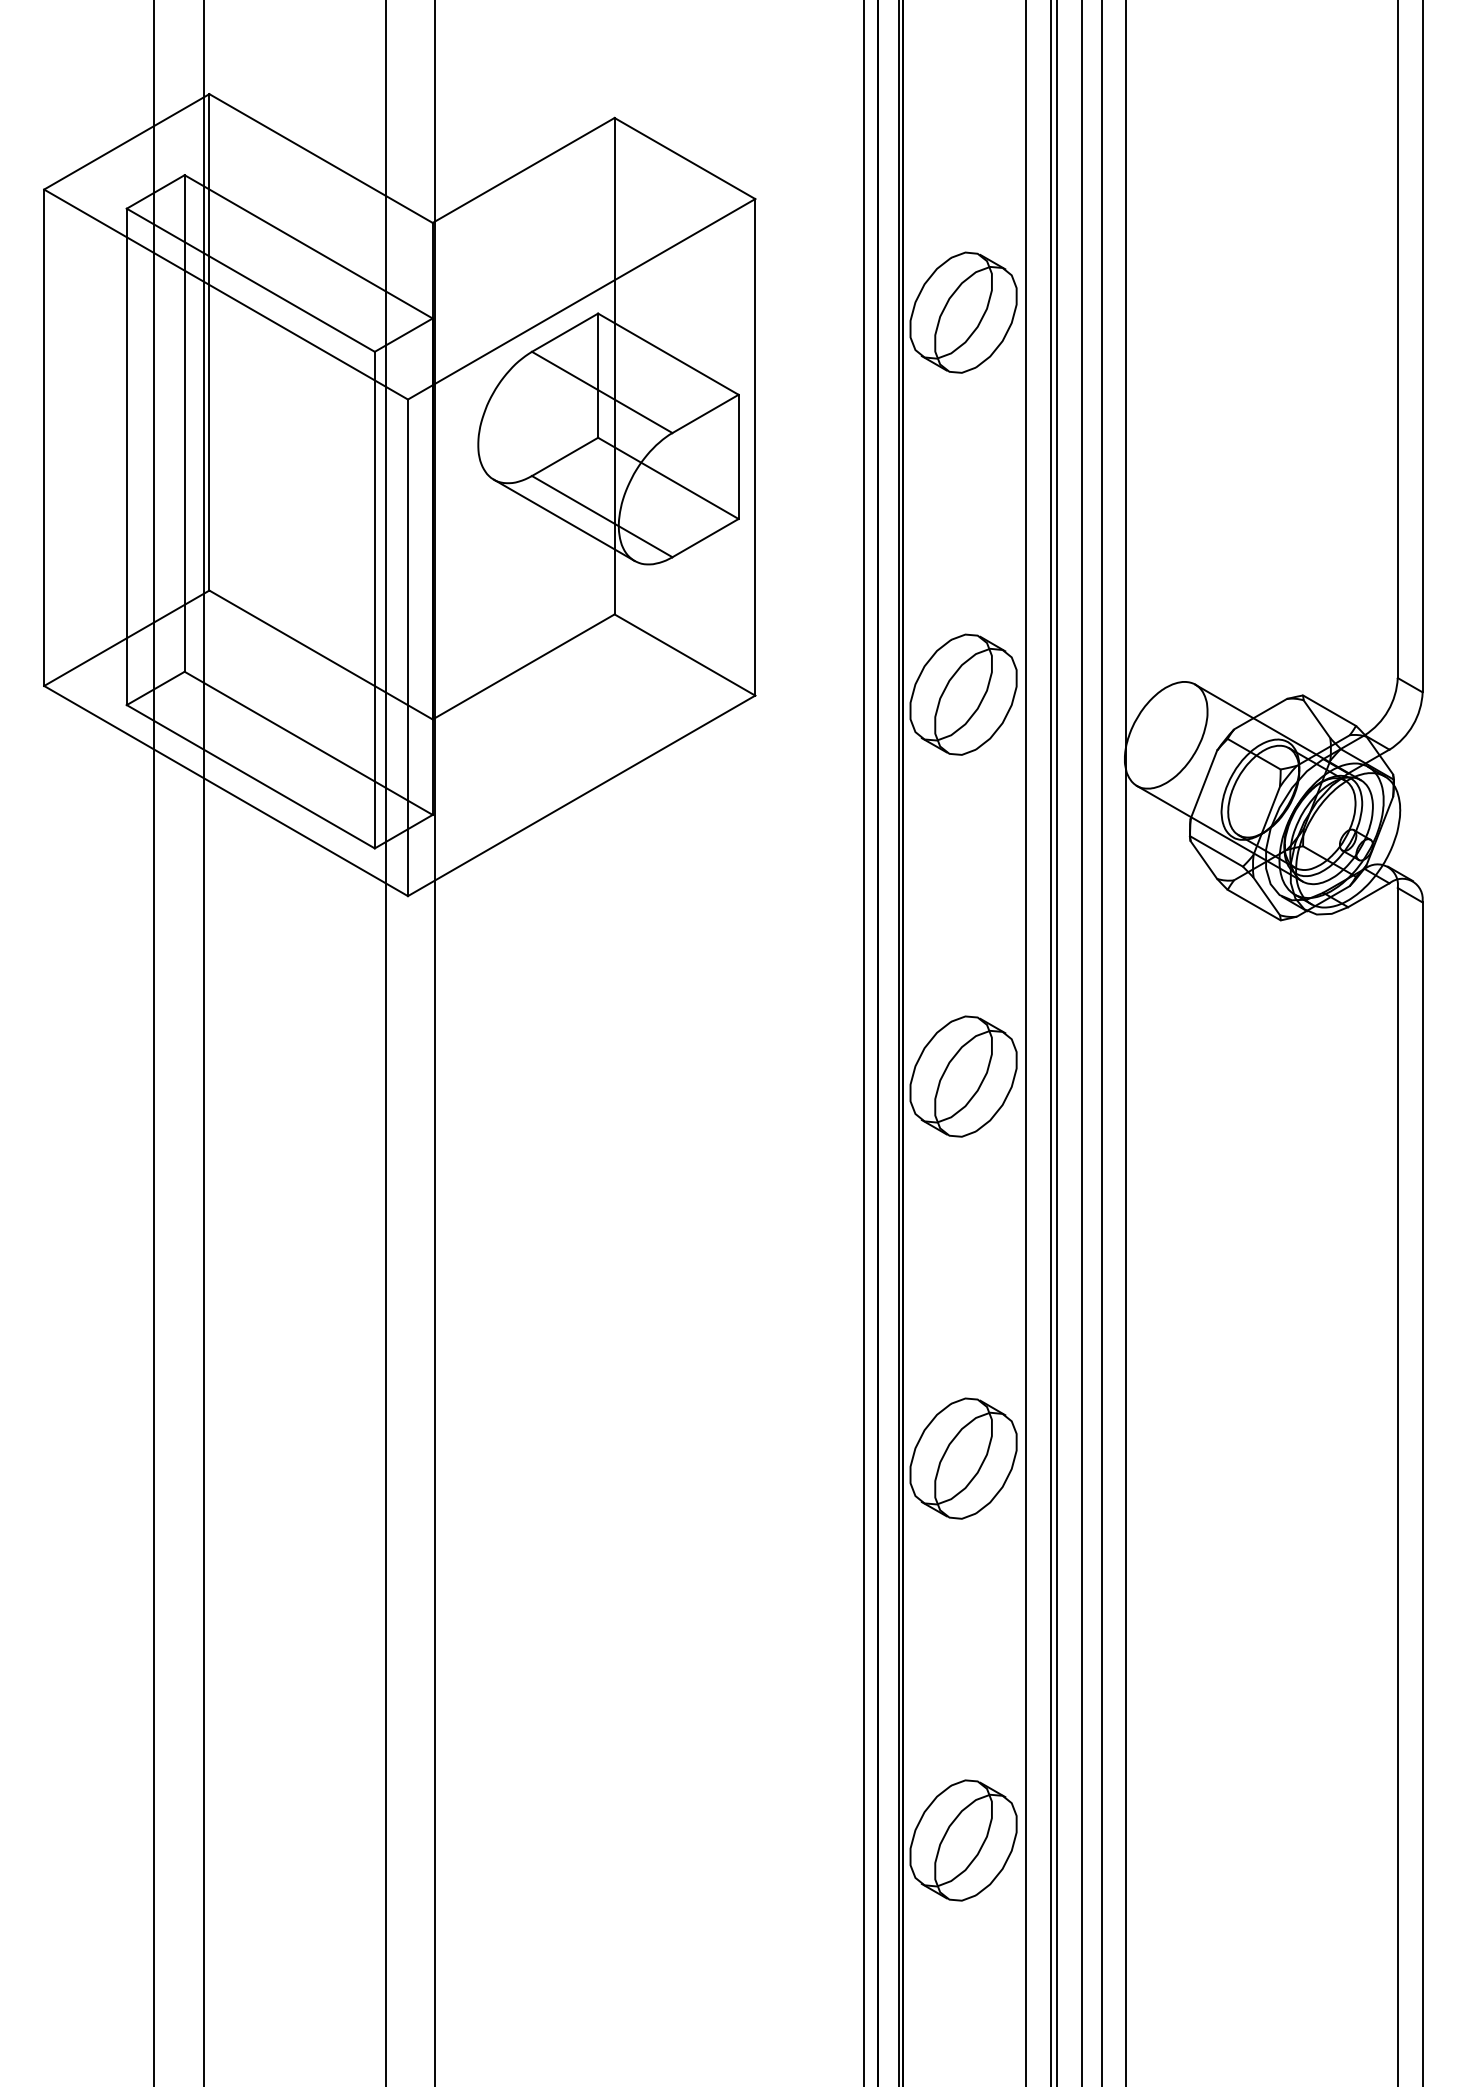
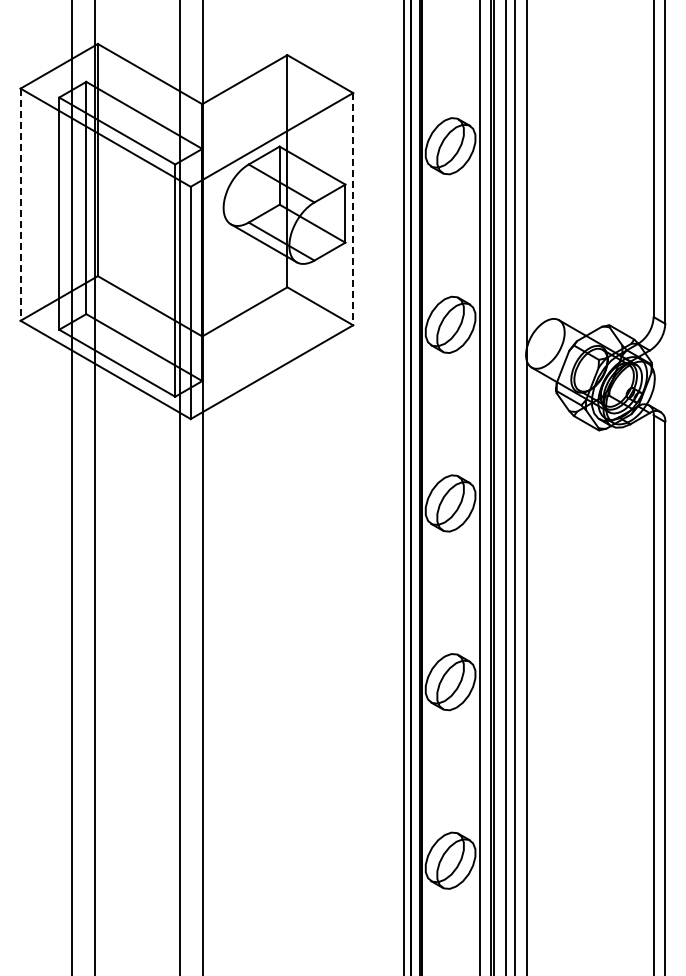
line: (43, 439) -> (20, 205), solid -> dashed
line: (755, 448) -> (353, 209), solid -> dashed

